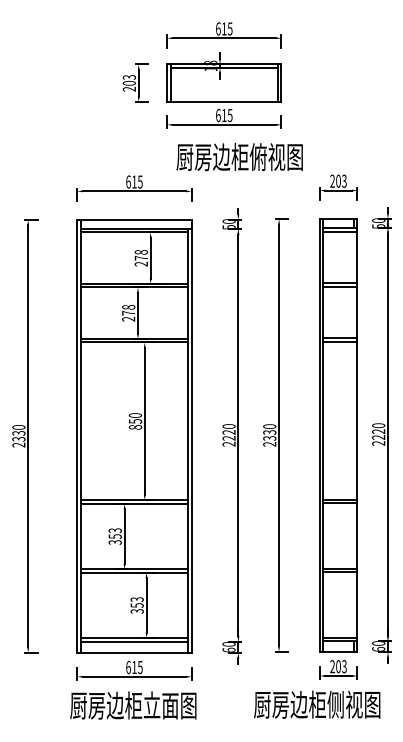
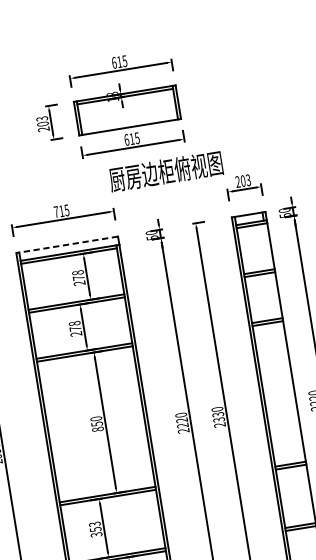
text: (239, 157) -> (165, 171), moved
text: (128, 181) -> (56, 211), 615 -> 715
line: (134, 219) -> (67, 244), solid -> dashed

